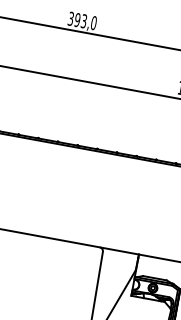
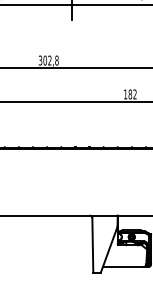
text: (84, 21) -> (50, 60), 393,0 -> 302,8

